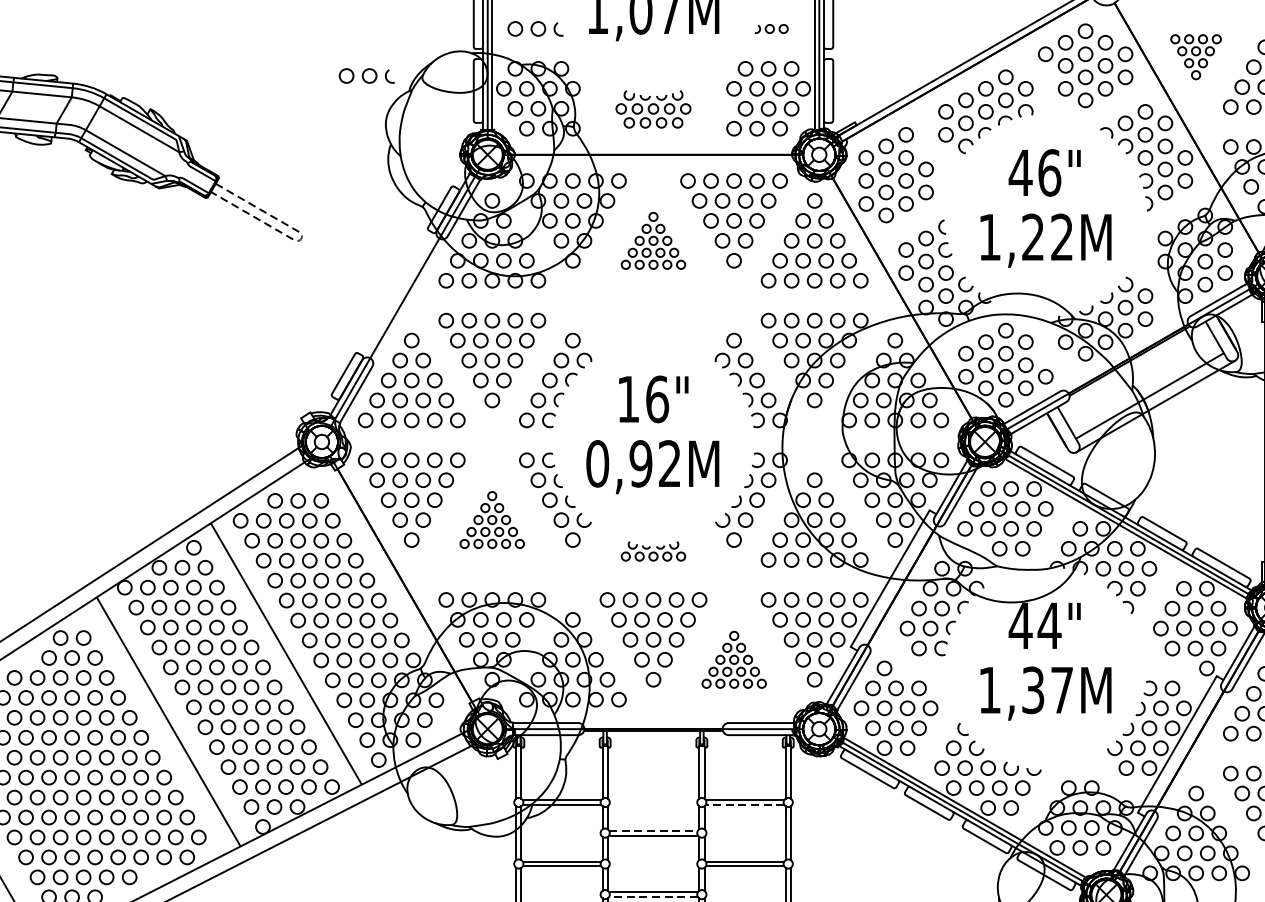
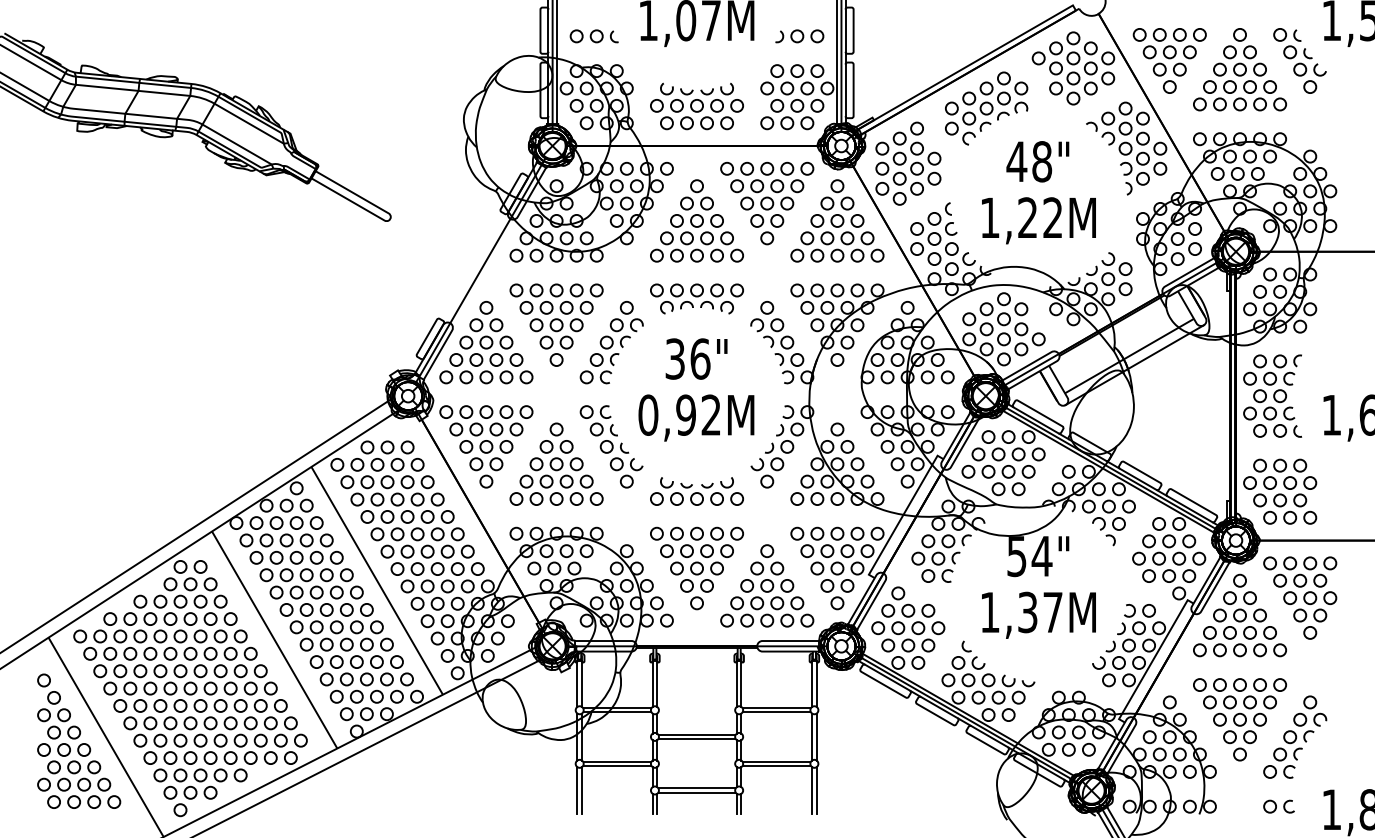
part: (771, 29) -> (799, 36), size x1.67
part: (1195, 56) -> (1169, 60), size x1.67
part: (365, 76) -> (446, 77), removed
part: (652, 109) -> (696, 106), size x1.43
text: (1050, 172) -> (1042, 161), 46" -> 48"
line: (301, 239) -> (390, 219), dashed -> solid
part: (652, 240) -> (696, 220), size x1.67
part: (652, 329) -> (696, 298), added
text: (627, 398) -> (674, 358), 16" -> 36"
part: (492, 519) -> (556, 463), size x1.67
part: (652, 551) -> (696, 491), size x1.67
text: (1020, 626) -> (1016, 556), 44" -> 54"
part: (734, 659) -> (767, 585), size x1.67
line: (744, 805) -> (776, 712), dashed -> solid
line: (654, 830) -> (697, 734), dashed -> solid
line: (654, 896) -> (697, 792), dashed -> solid

